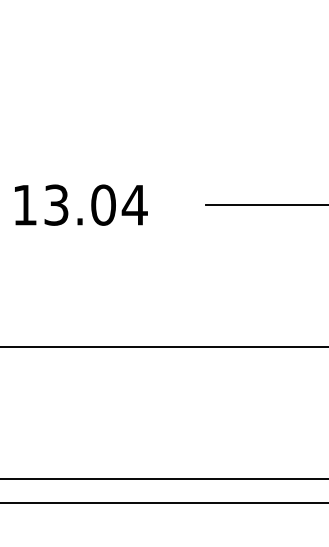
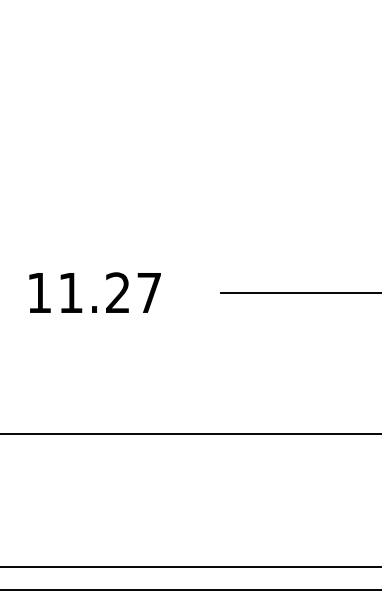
text: (96, 204) -> (110, 292), 13.04 -> 11.27

